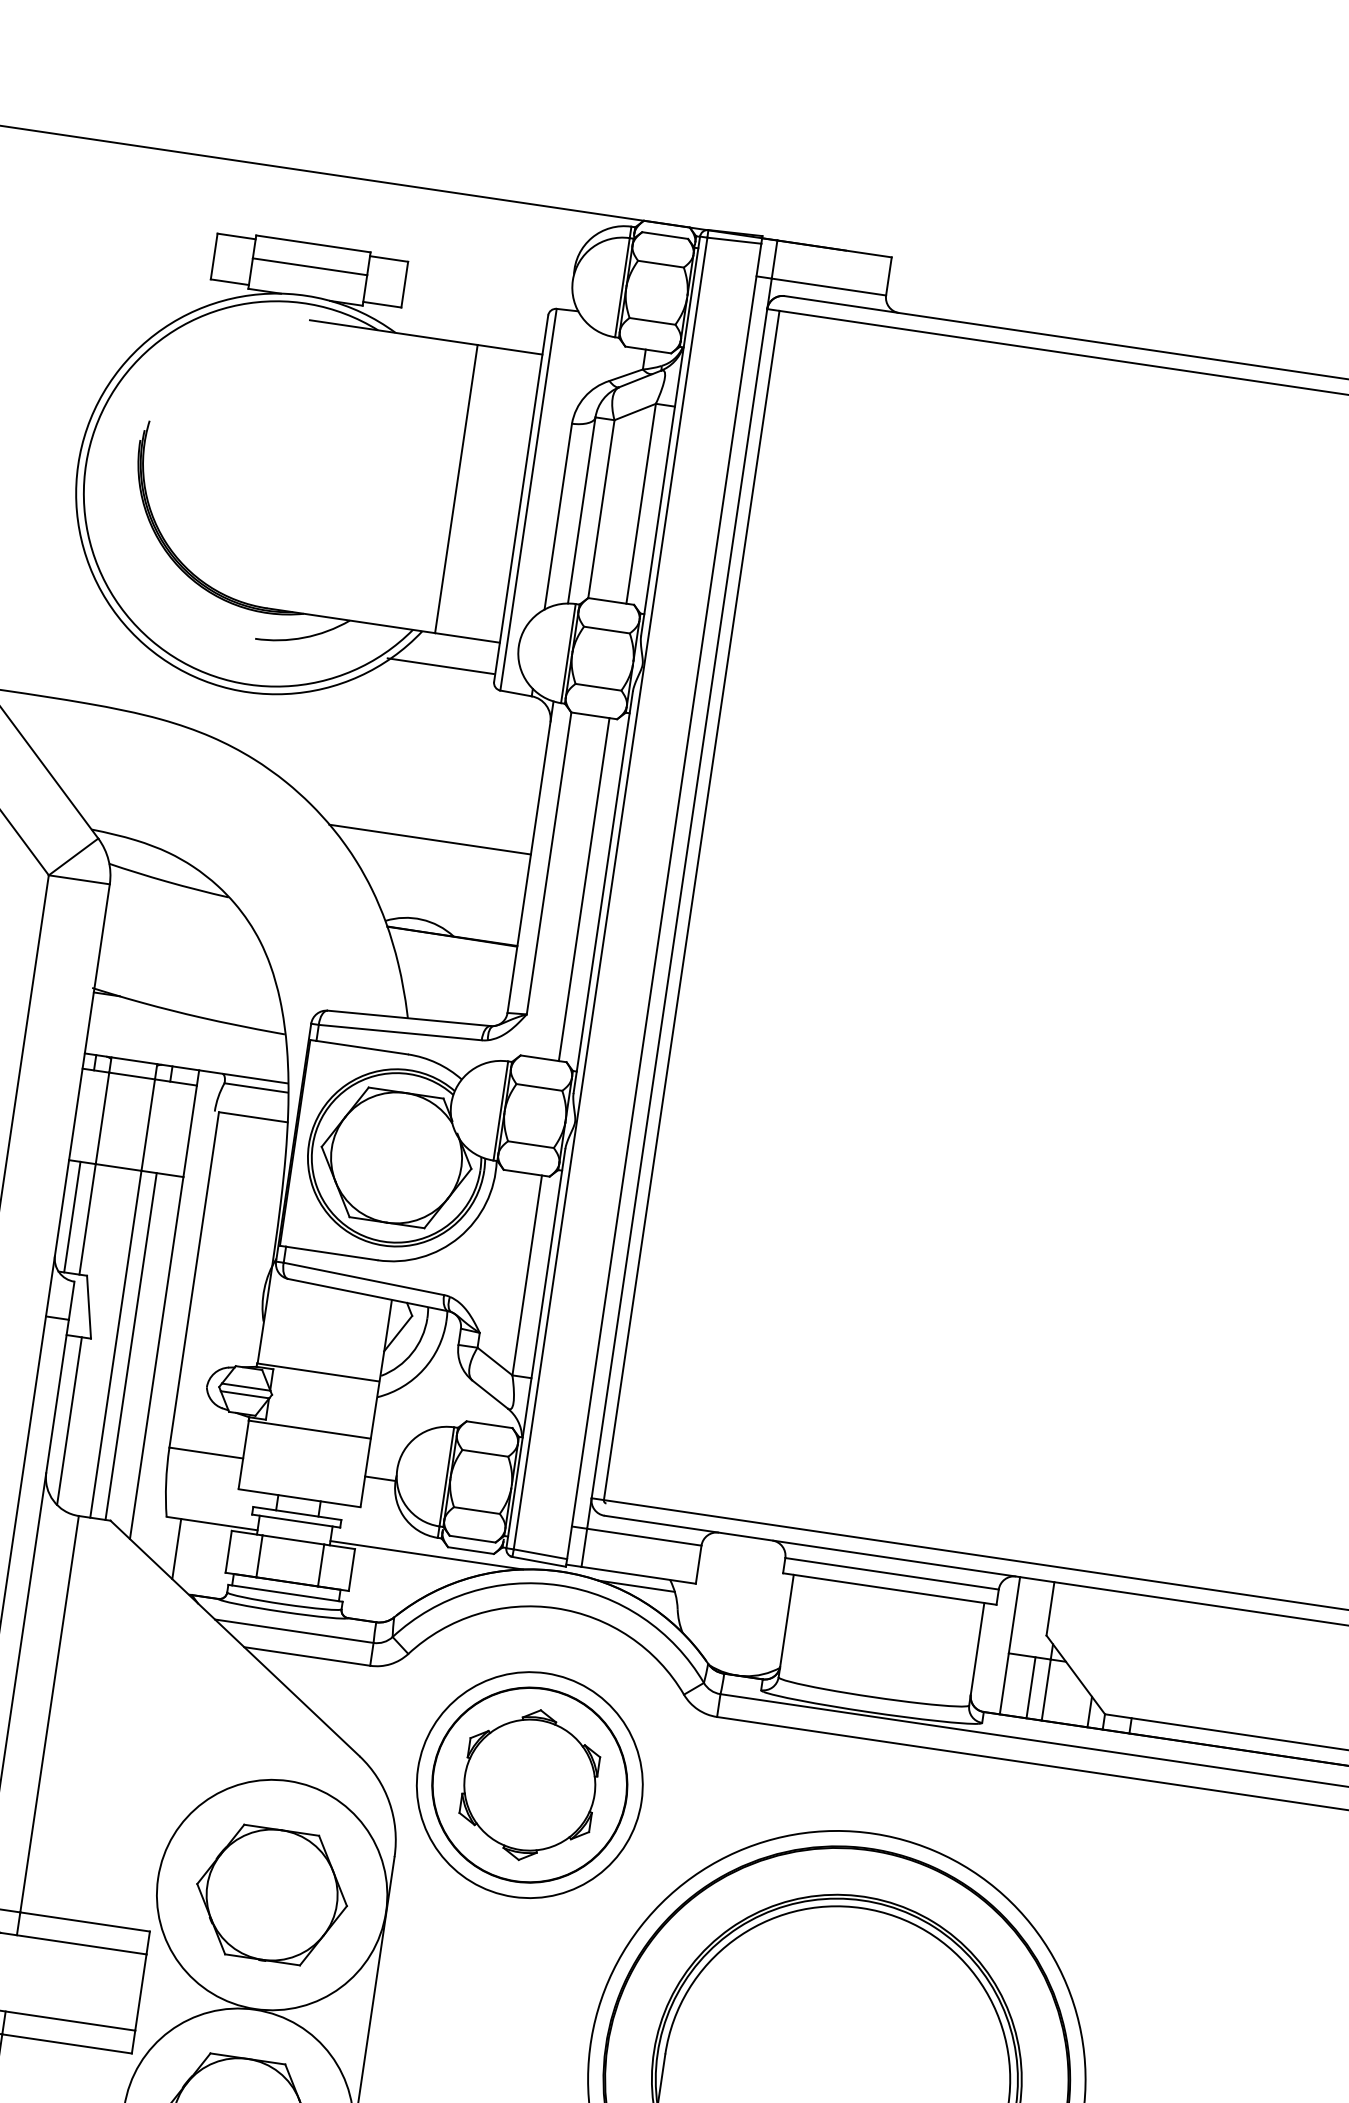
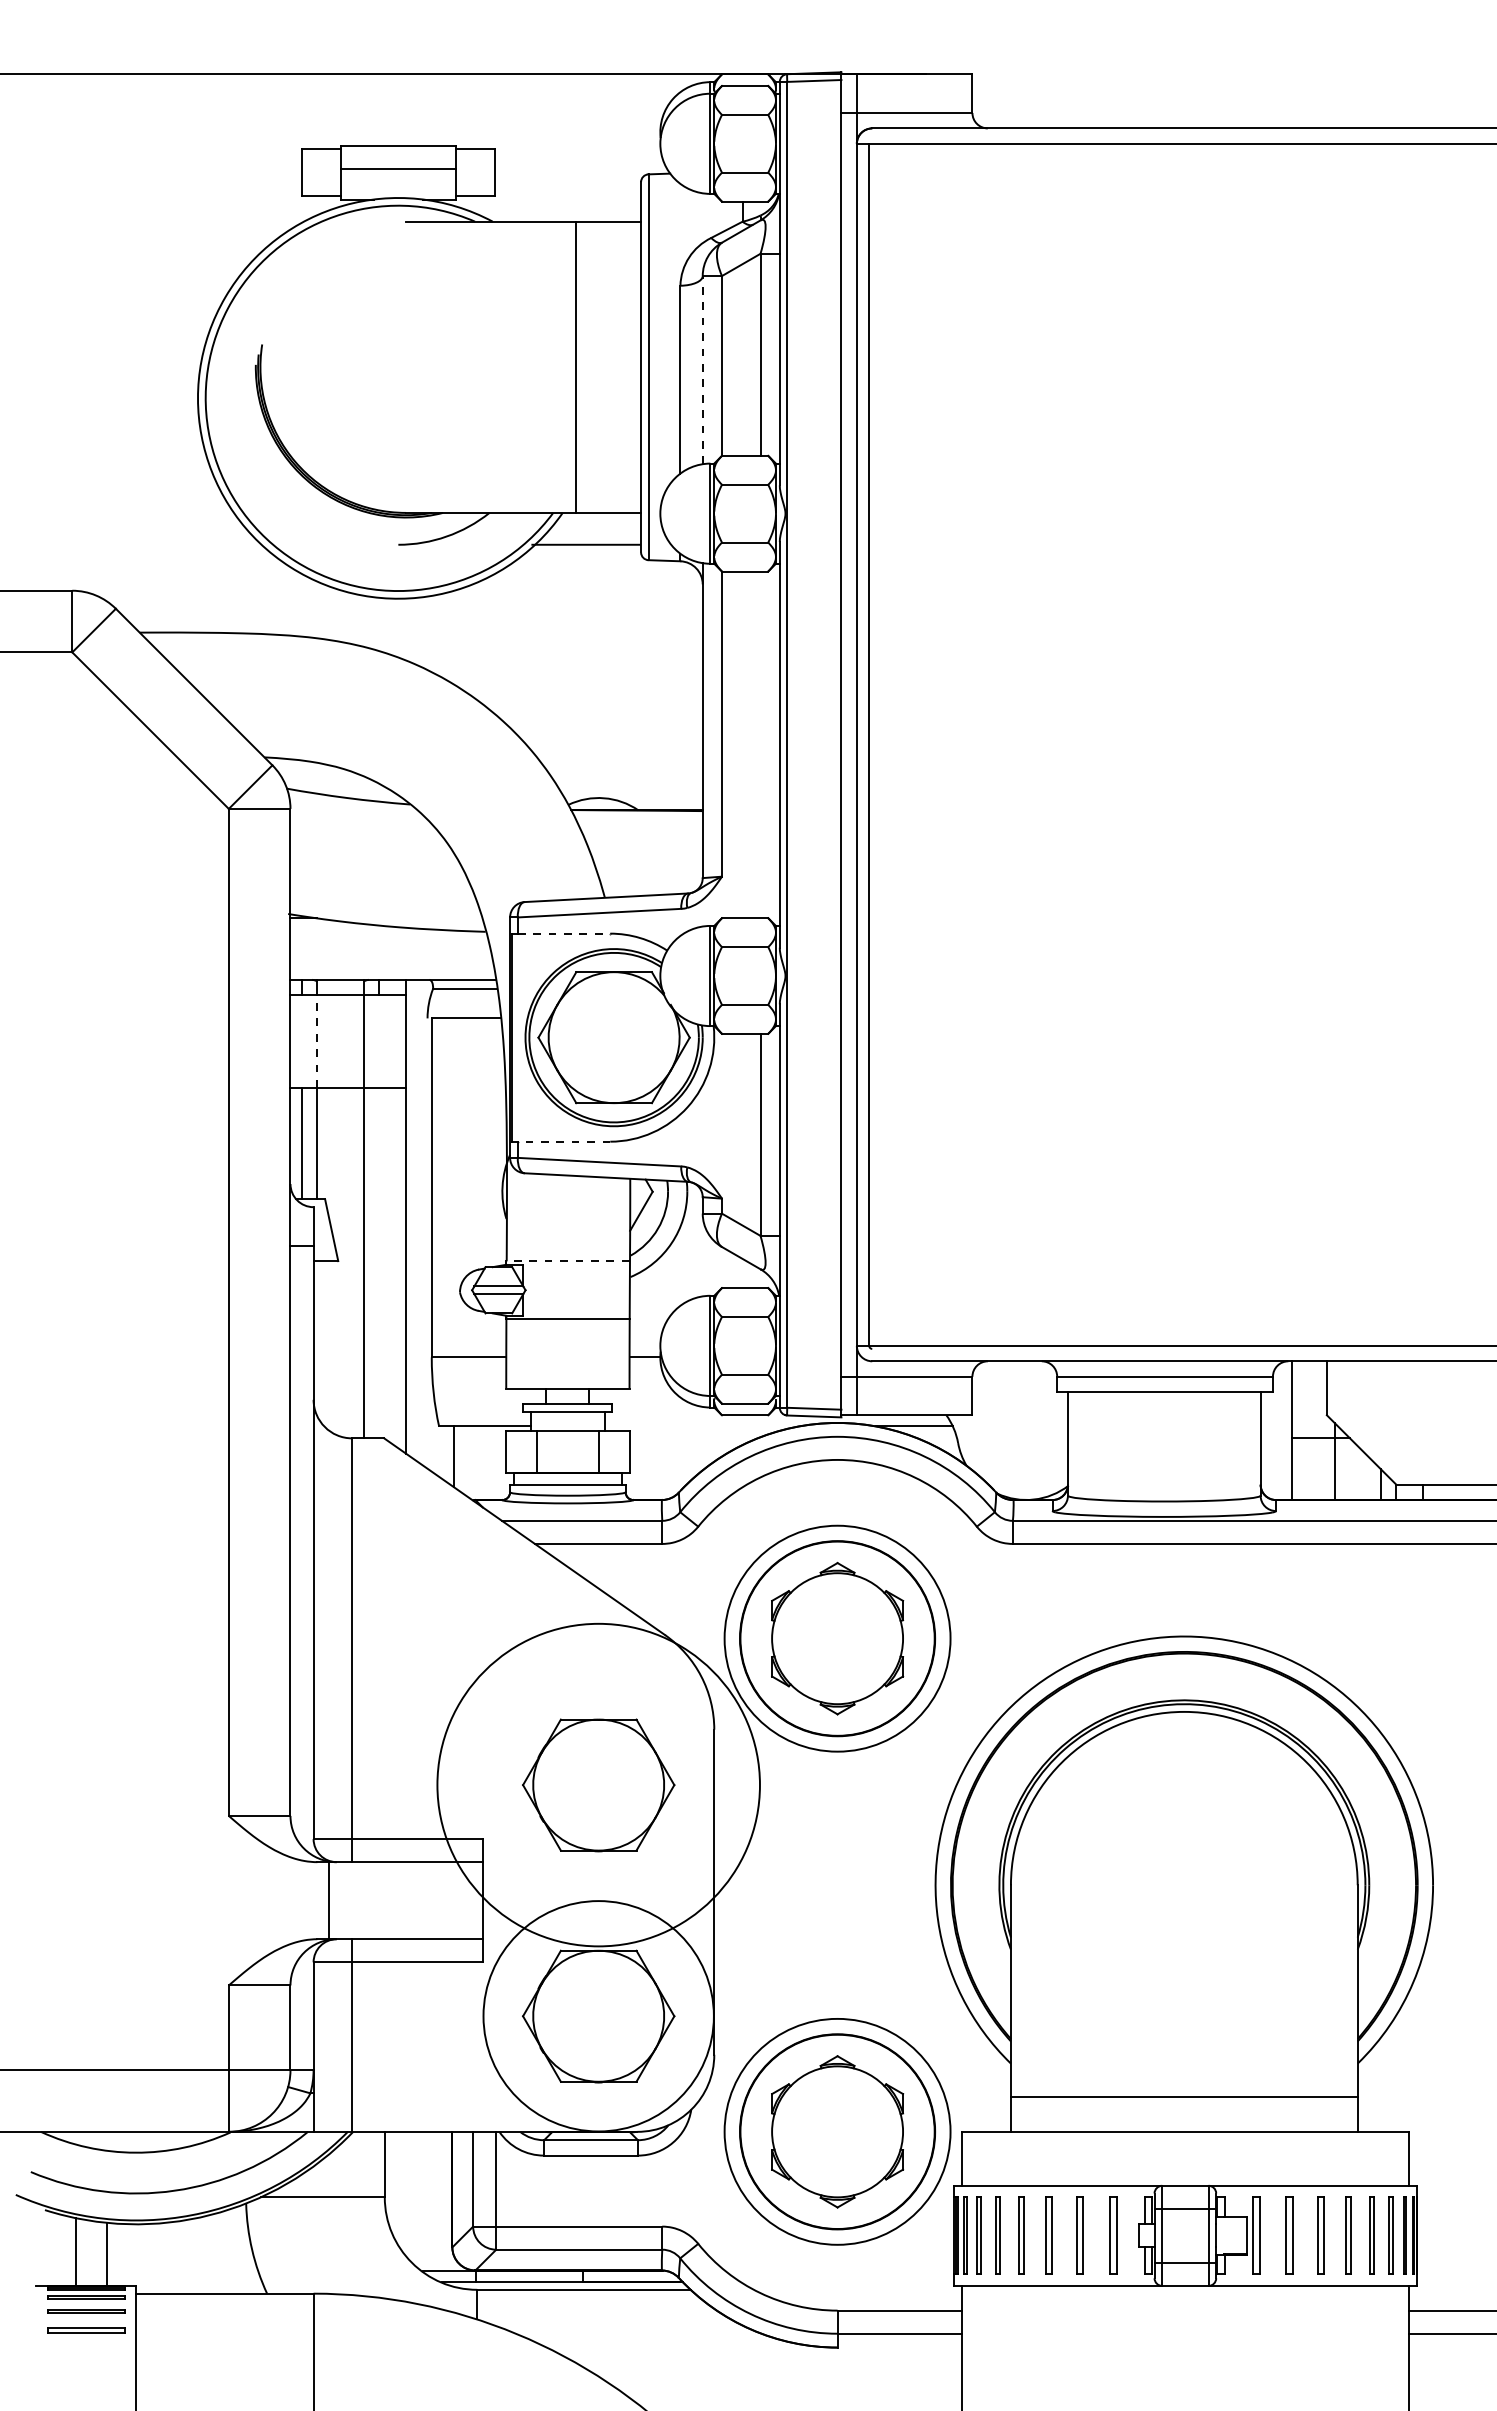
line: (581, 509) -> (702, 369), solid -> dashed
line: (429, 839) -> (600, 717), removed
line: (584, 889) -> (760, 744), removed
line: (362, 1047) -> (564, 933), solid -> dashed
line: (102, 1118) -> (317, 1041), solid -> dashed
line: (331, 1253) -> (563, 1141), solid -> dashed
line: (131, 1346) -> (379, 1262), removed
line: (317, 1372) -> (567, 1261), solid -> dashed
line: (70, 1420) -> (329, 1345), removed
line: (426, 1555) -> (701, 1426), removed
line: (1031, 1688) -> (1319, 1469), removed
circle: (272, 1894) -> (598, 1784), size x1.4

